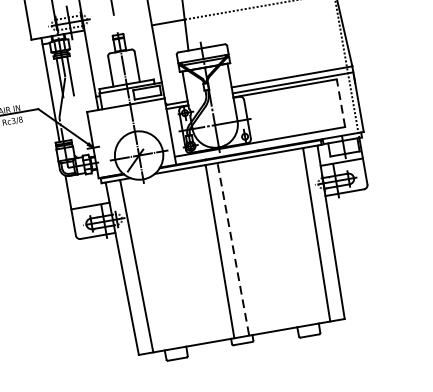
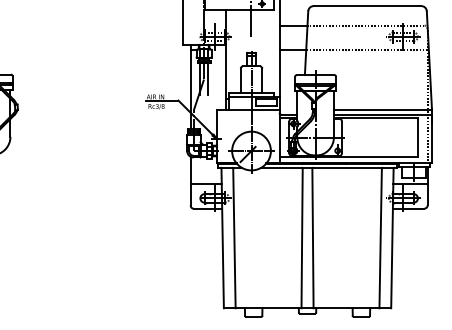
line: (340, 103) -> (417, 137), dashed -> solid
line: (232, 250) -> (312, 238), dashed -> solid

